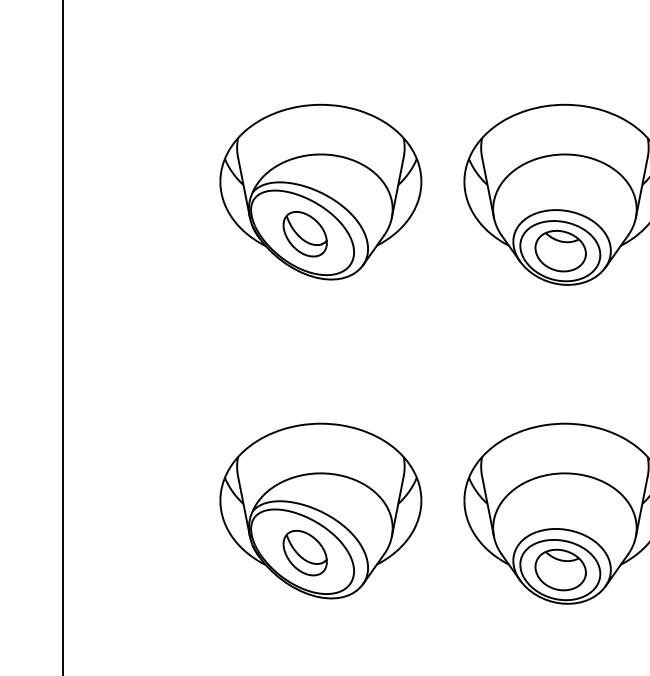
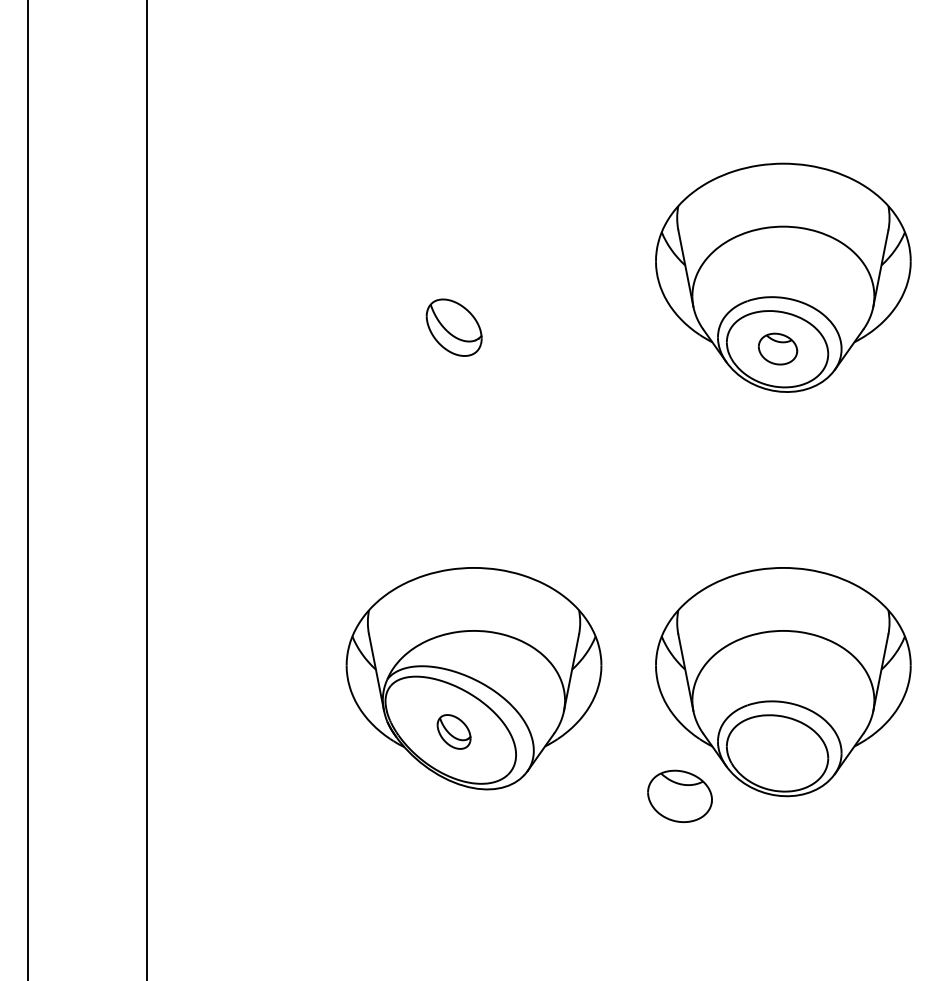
part: (320, 192) -> (473, 274), removed
part: (560, 250) -> (777, 348), size x0.6
part: (304, 552) -> (453, 731), size x0.6
part: (560, 569) -> (679, 795), moved

